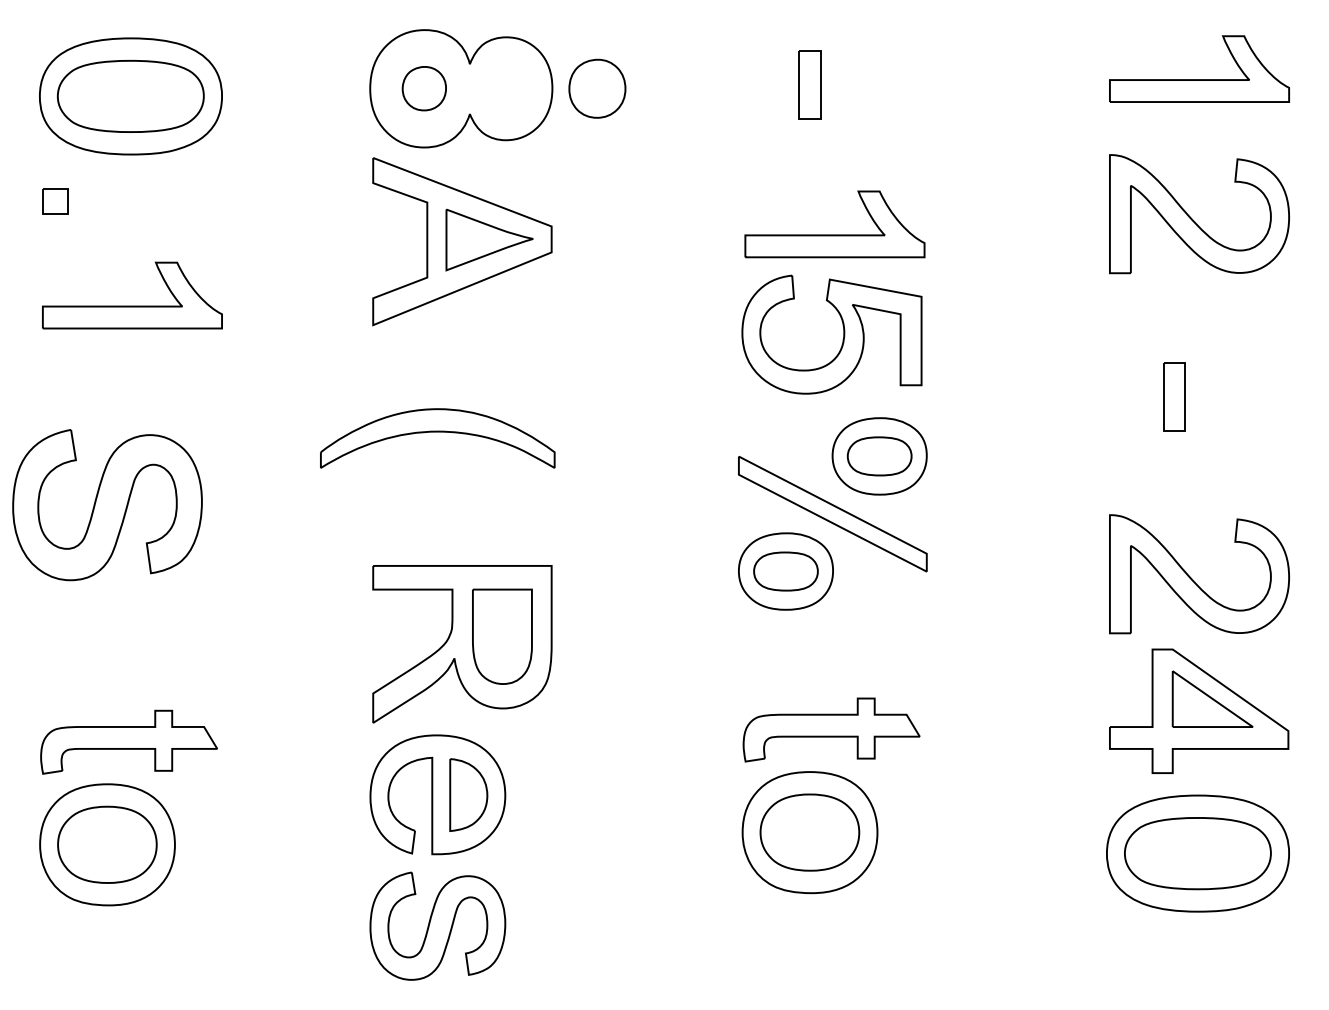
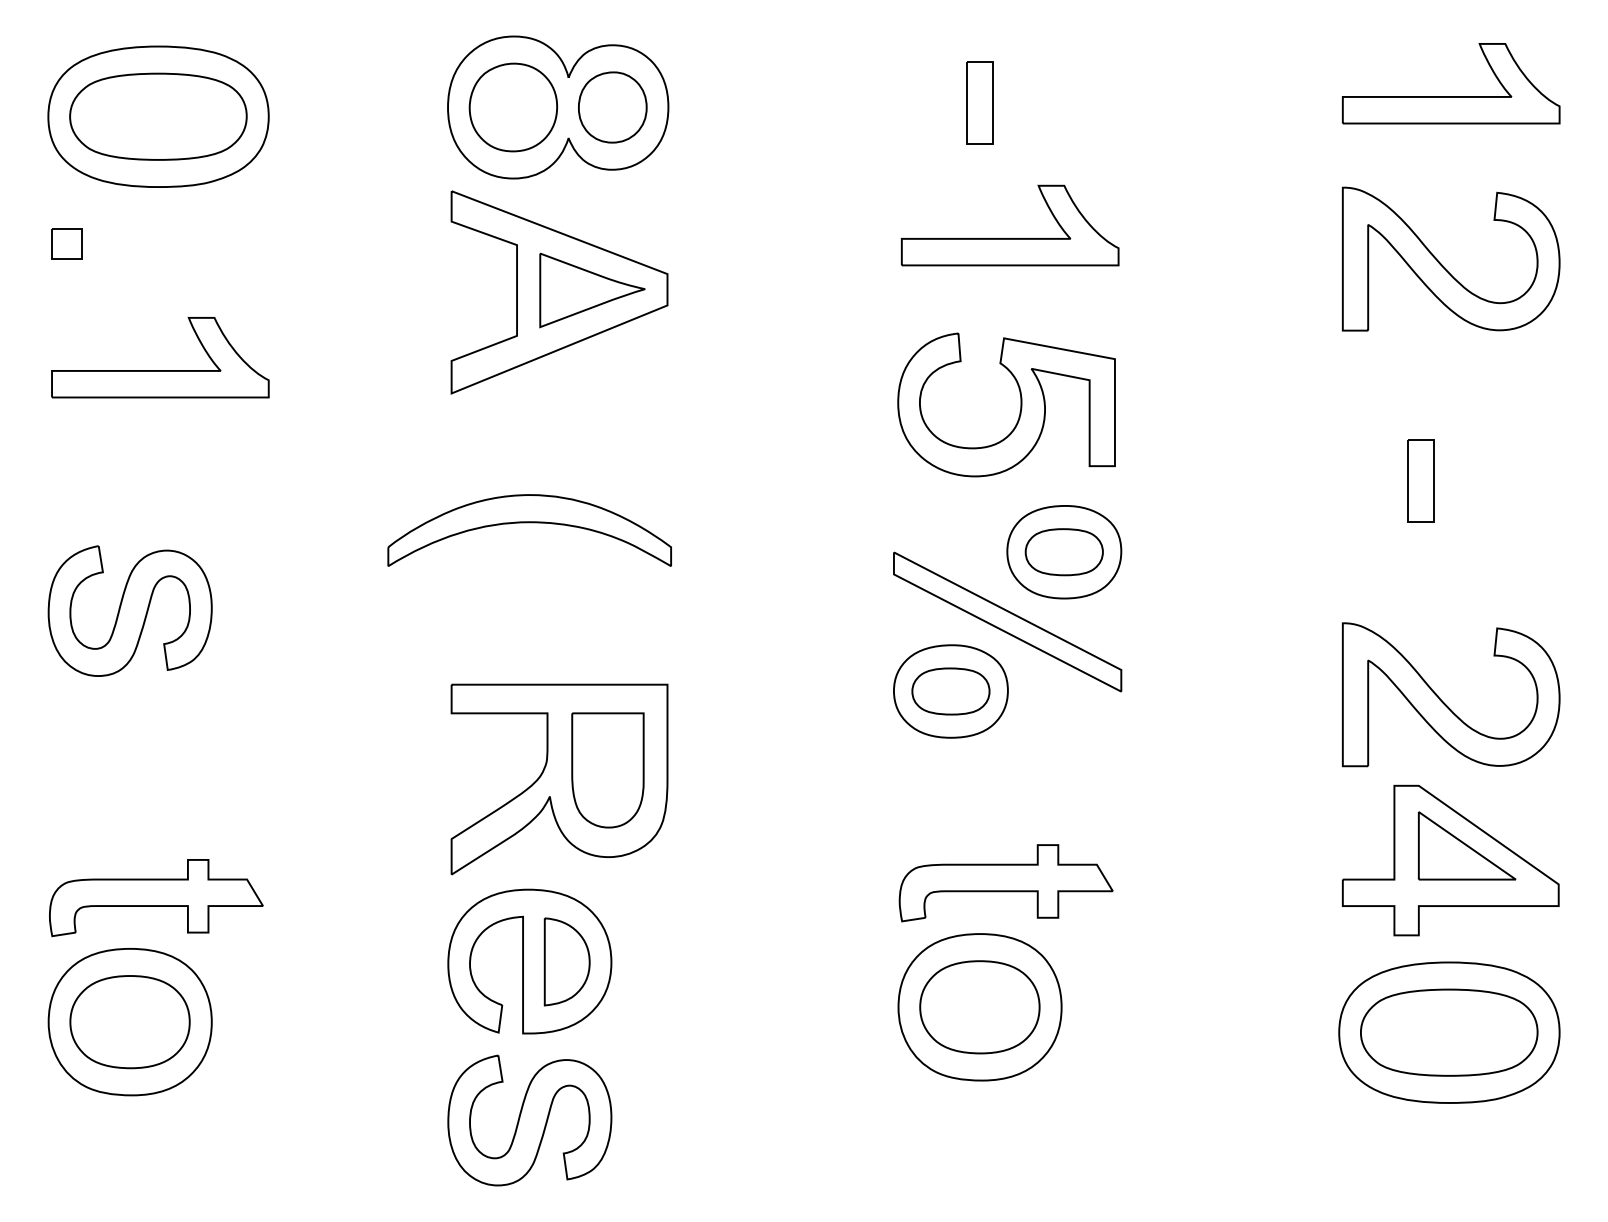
part: (424, 88) -> (513, 107), size x1.67
part: (597, 88) -> (612, 107), moved
part: (834, 234) -> (1009, 237), moved
part: (107, 504) -> (130, 610), size x0.71

